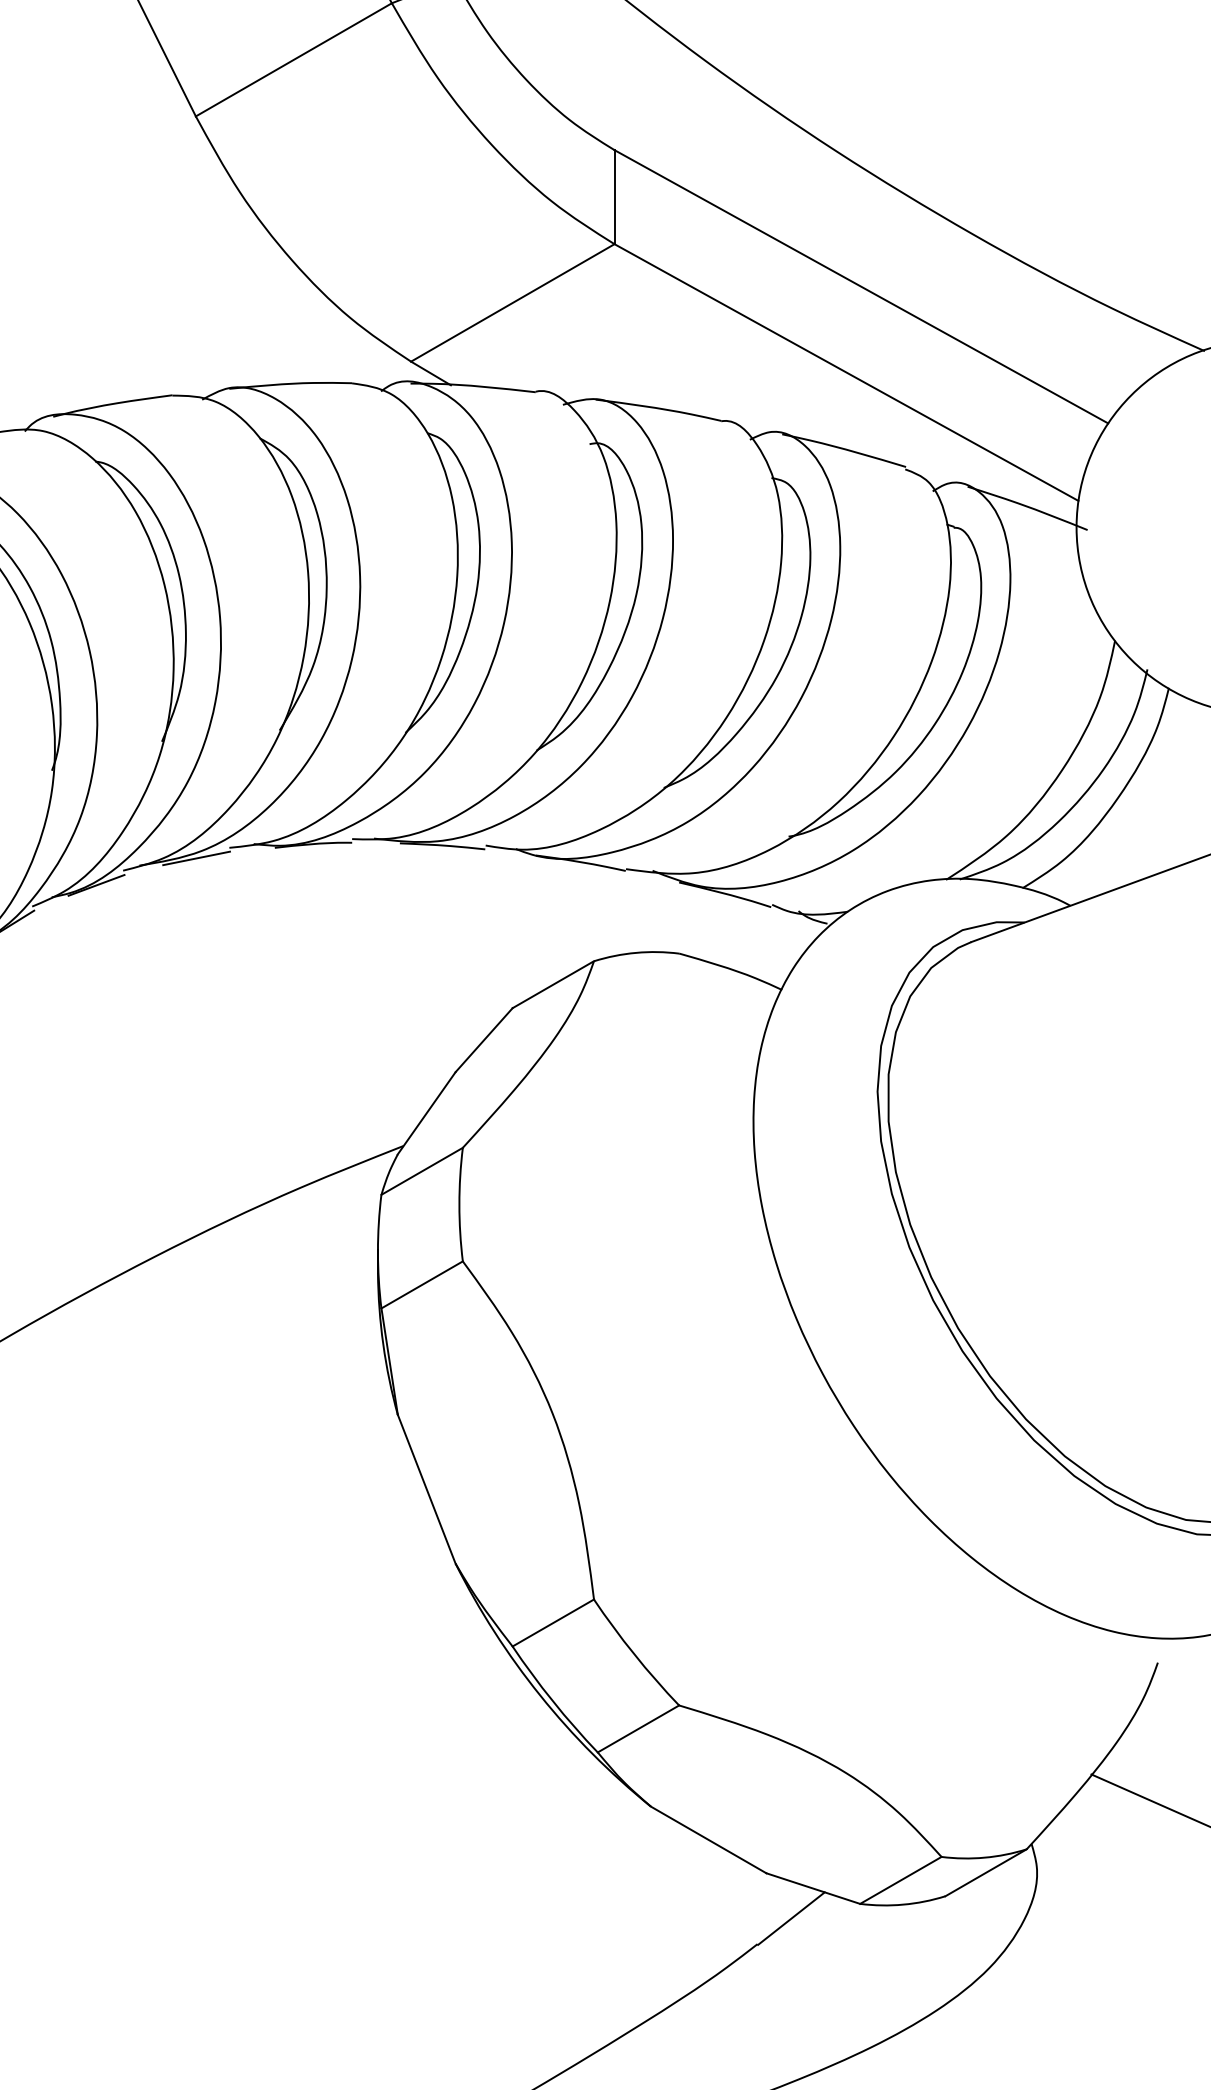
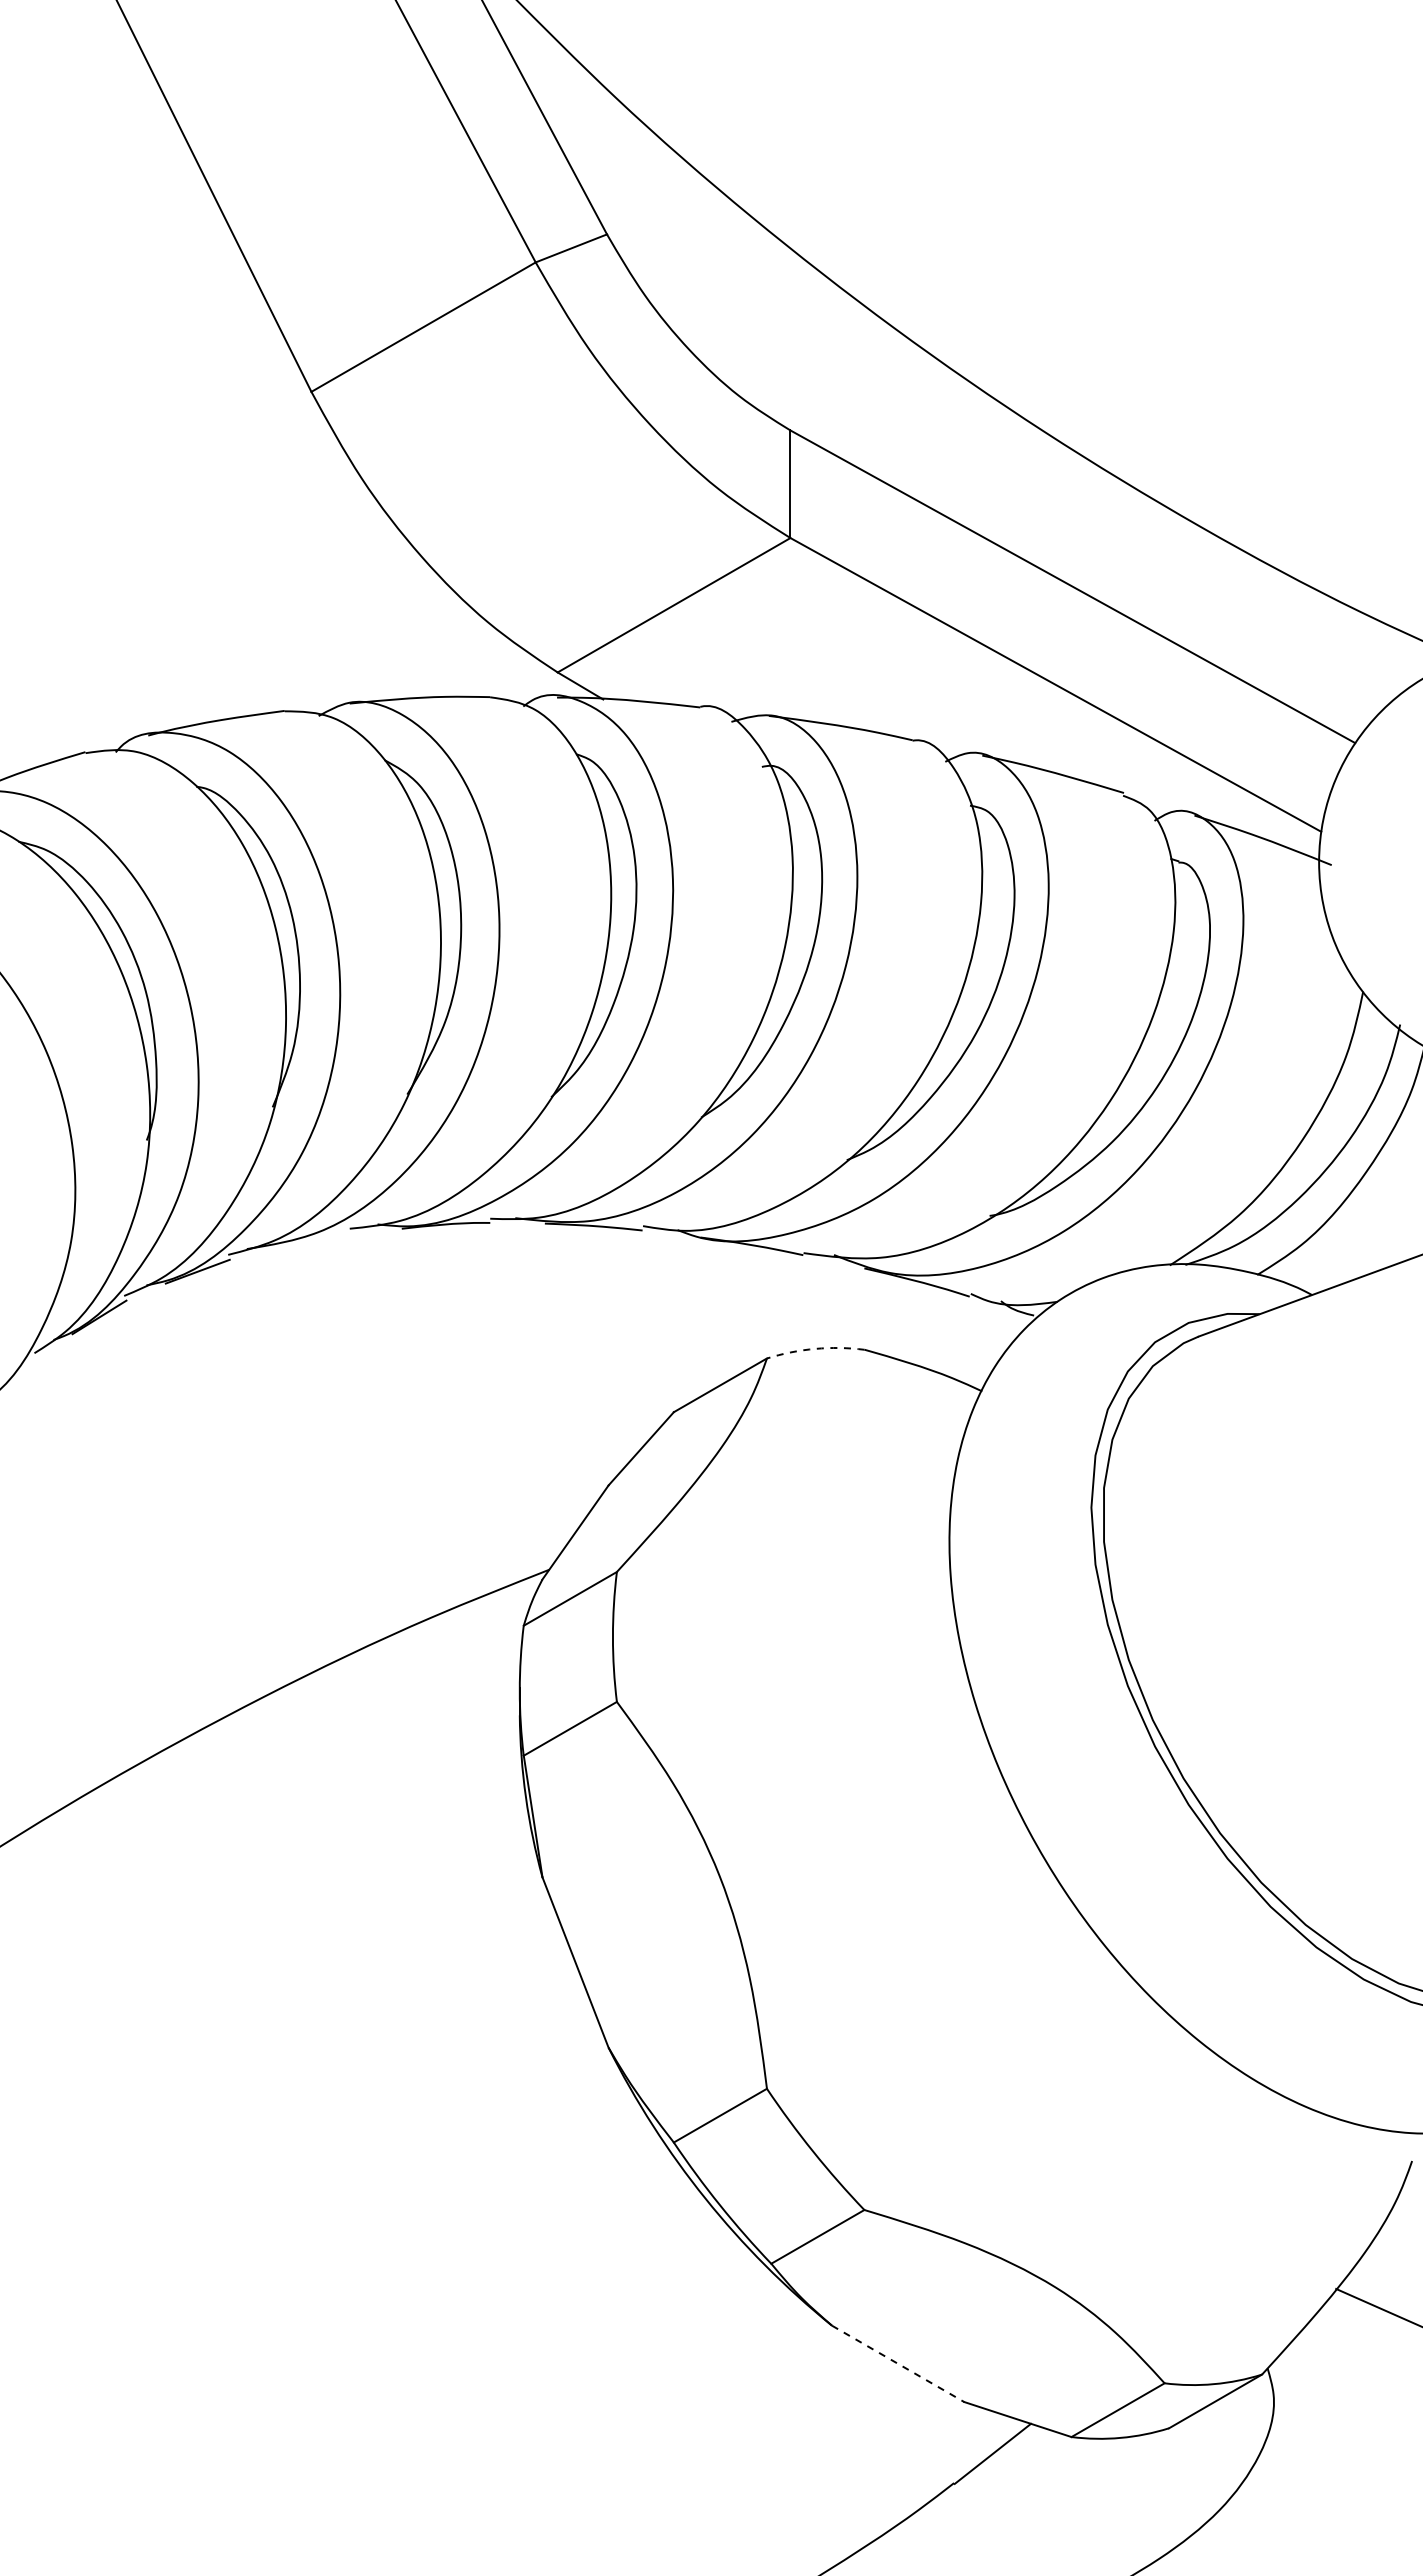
line: (196, 858) -> (312, 1240), removed
arc: (636, 952) -> (815, 1348), solid -> dashed
line: (708, 1840) -> (898, 2364), solid -> dashed

